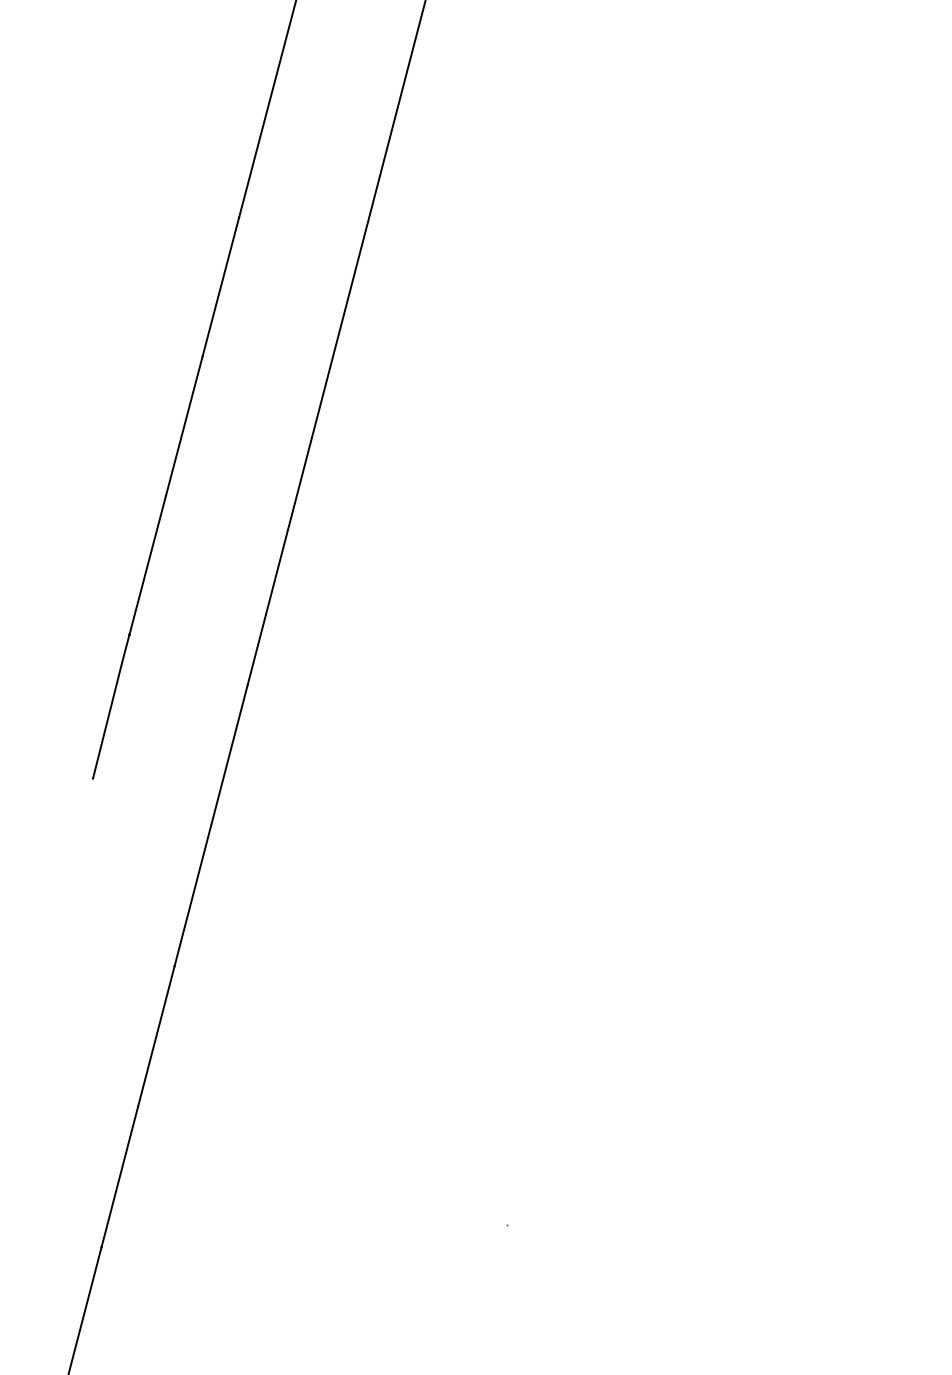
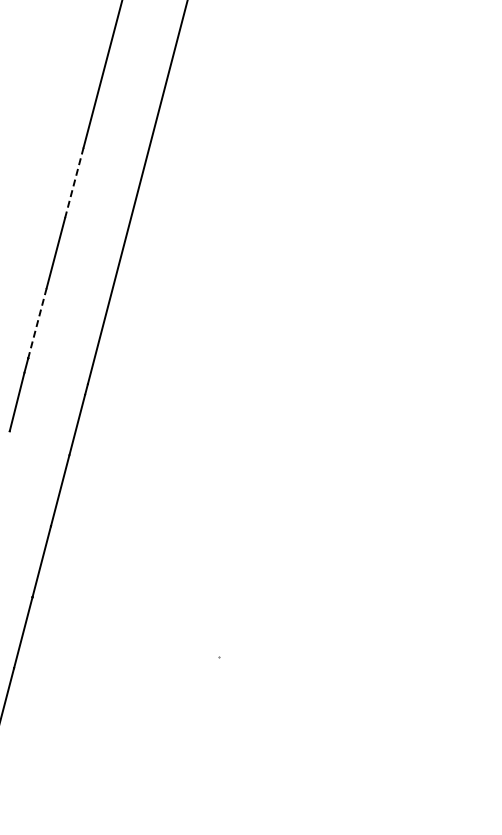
line: (221, 288) -> (74, 183), solid -> dashed
line: (147, 565) -> (37, 323), solid -> dashed

